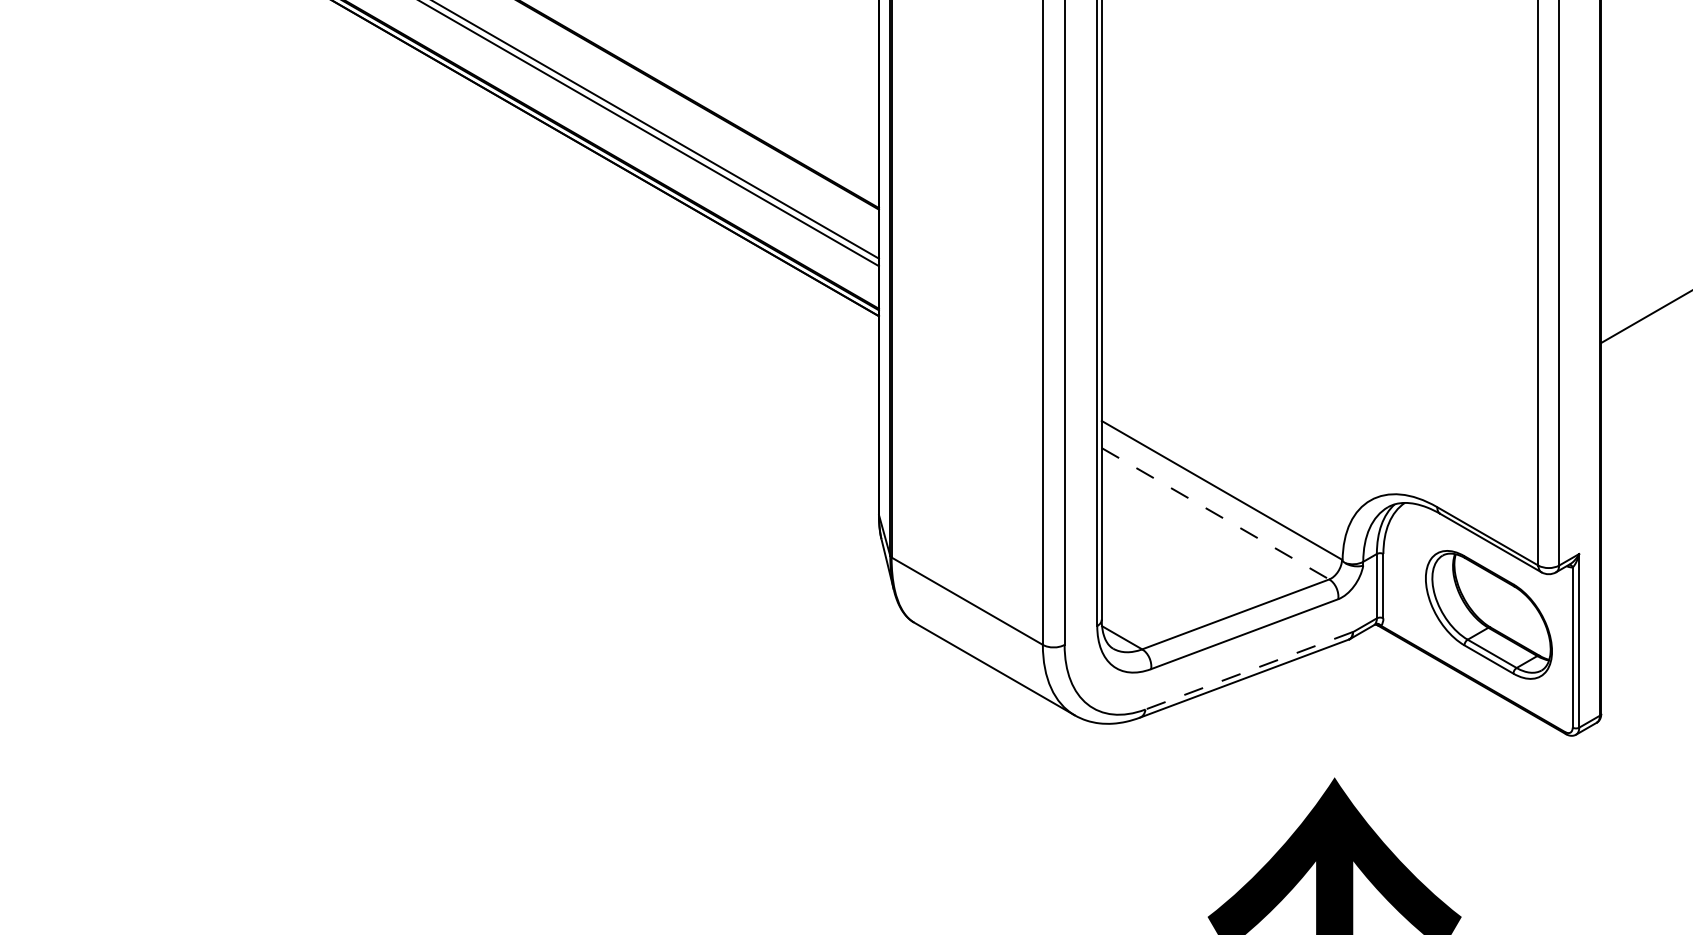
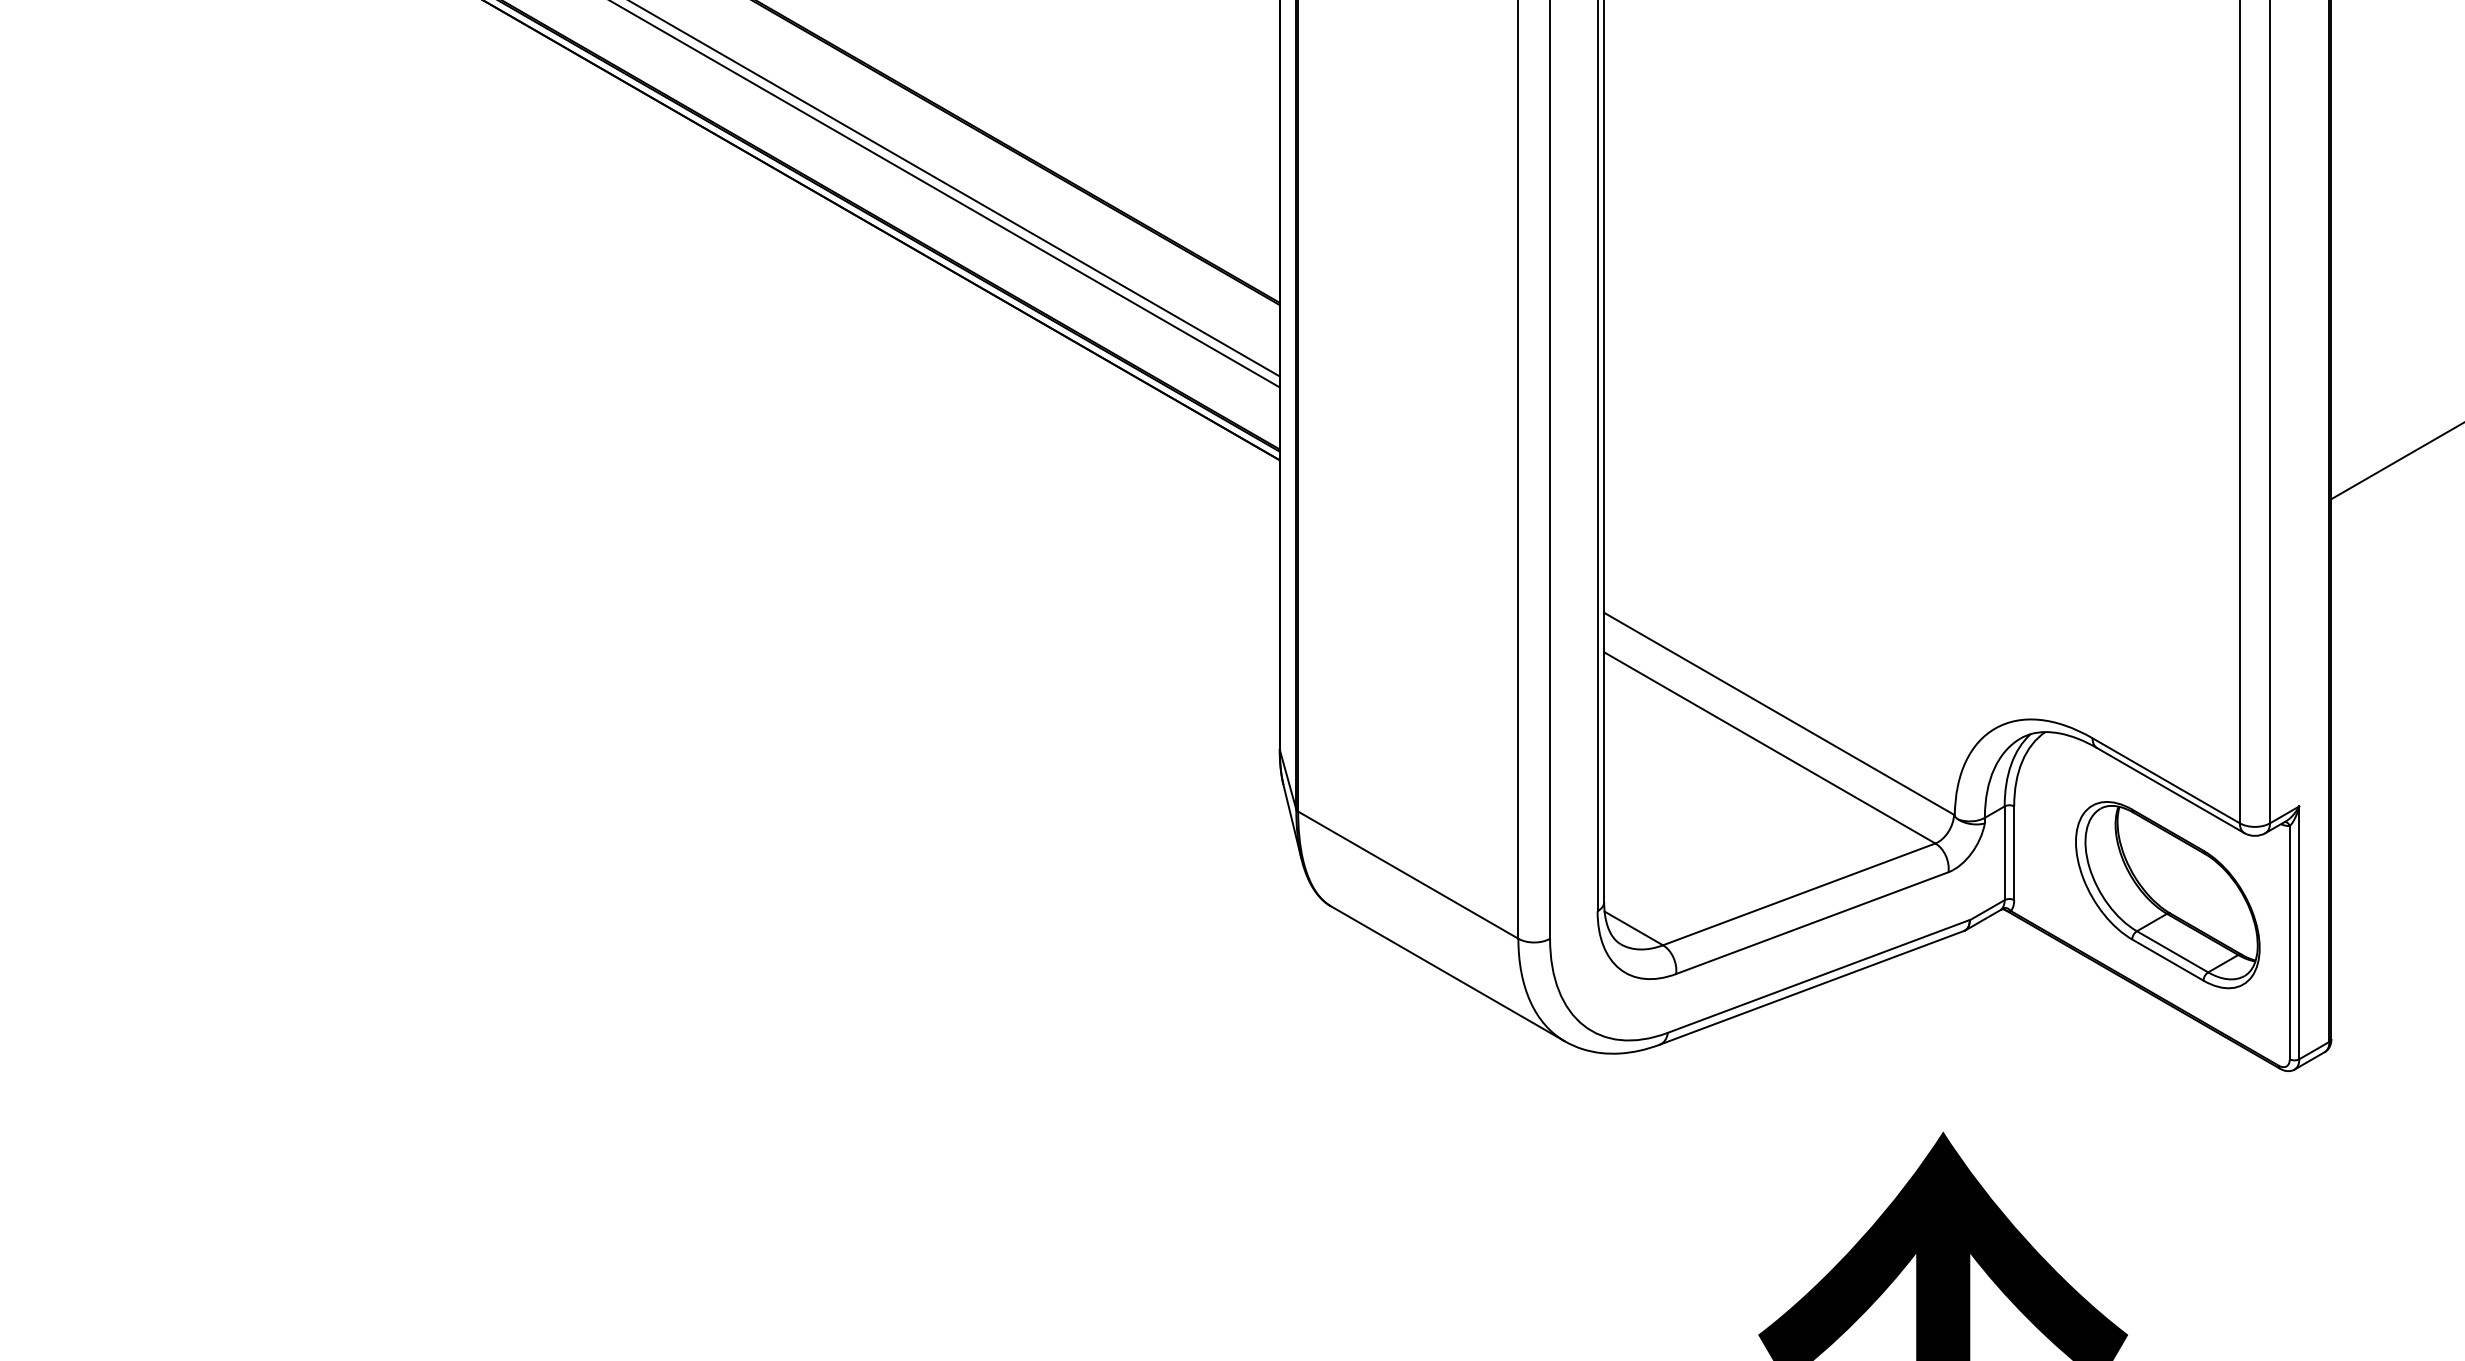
line: (1215, 514) -> (1769, 748), dashed -> solid
line: (1249, 670) -> (1819, 976), dashed -> solid

